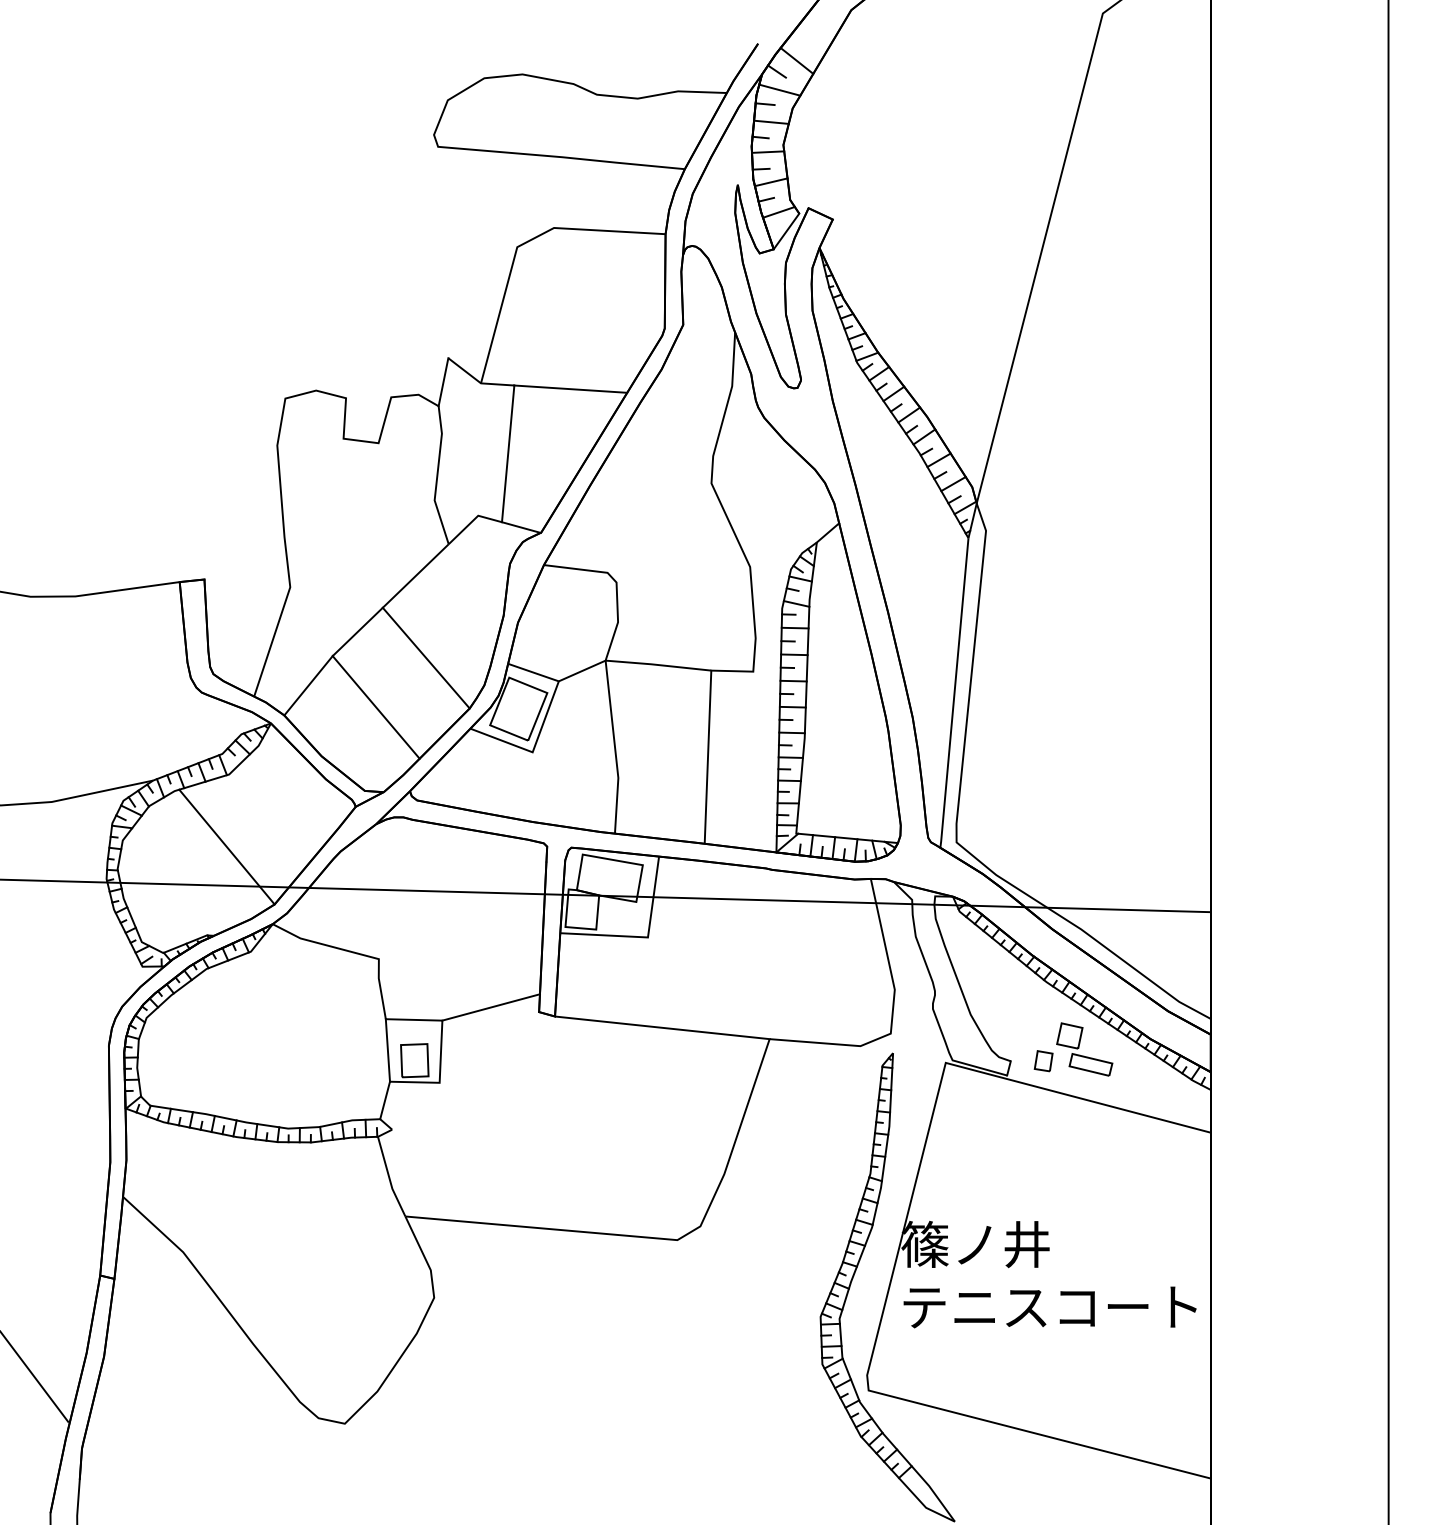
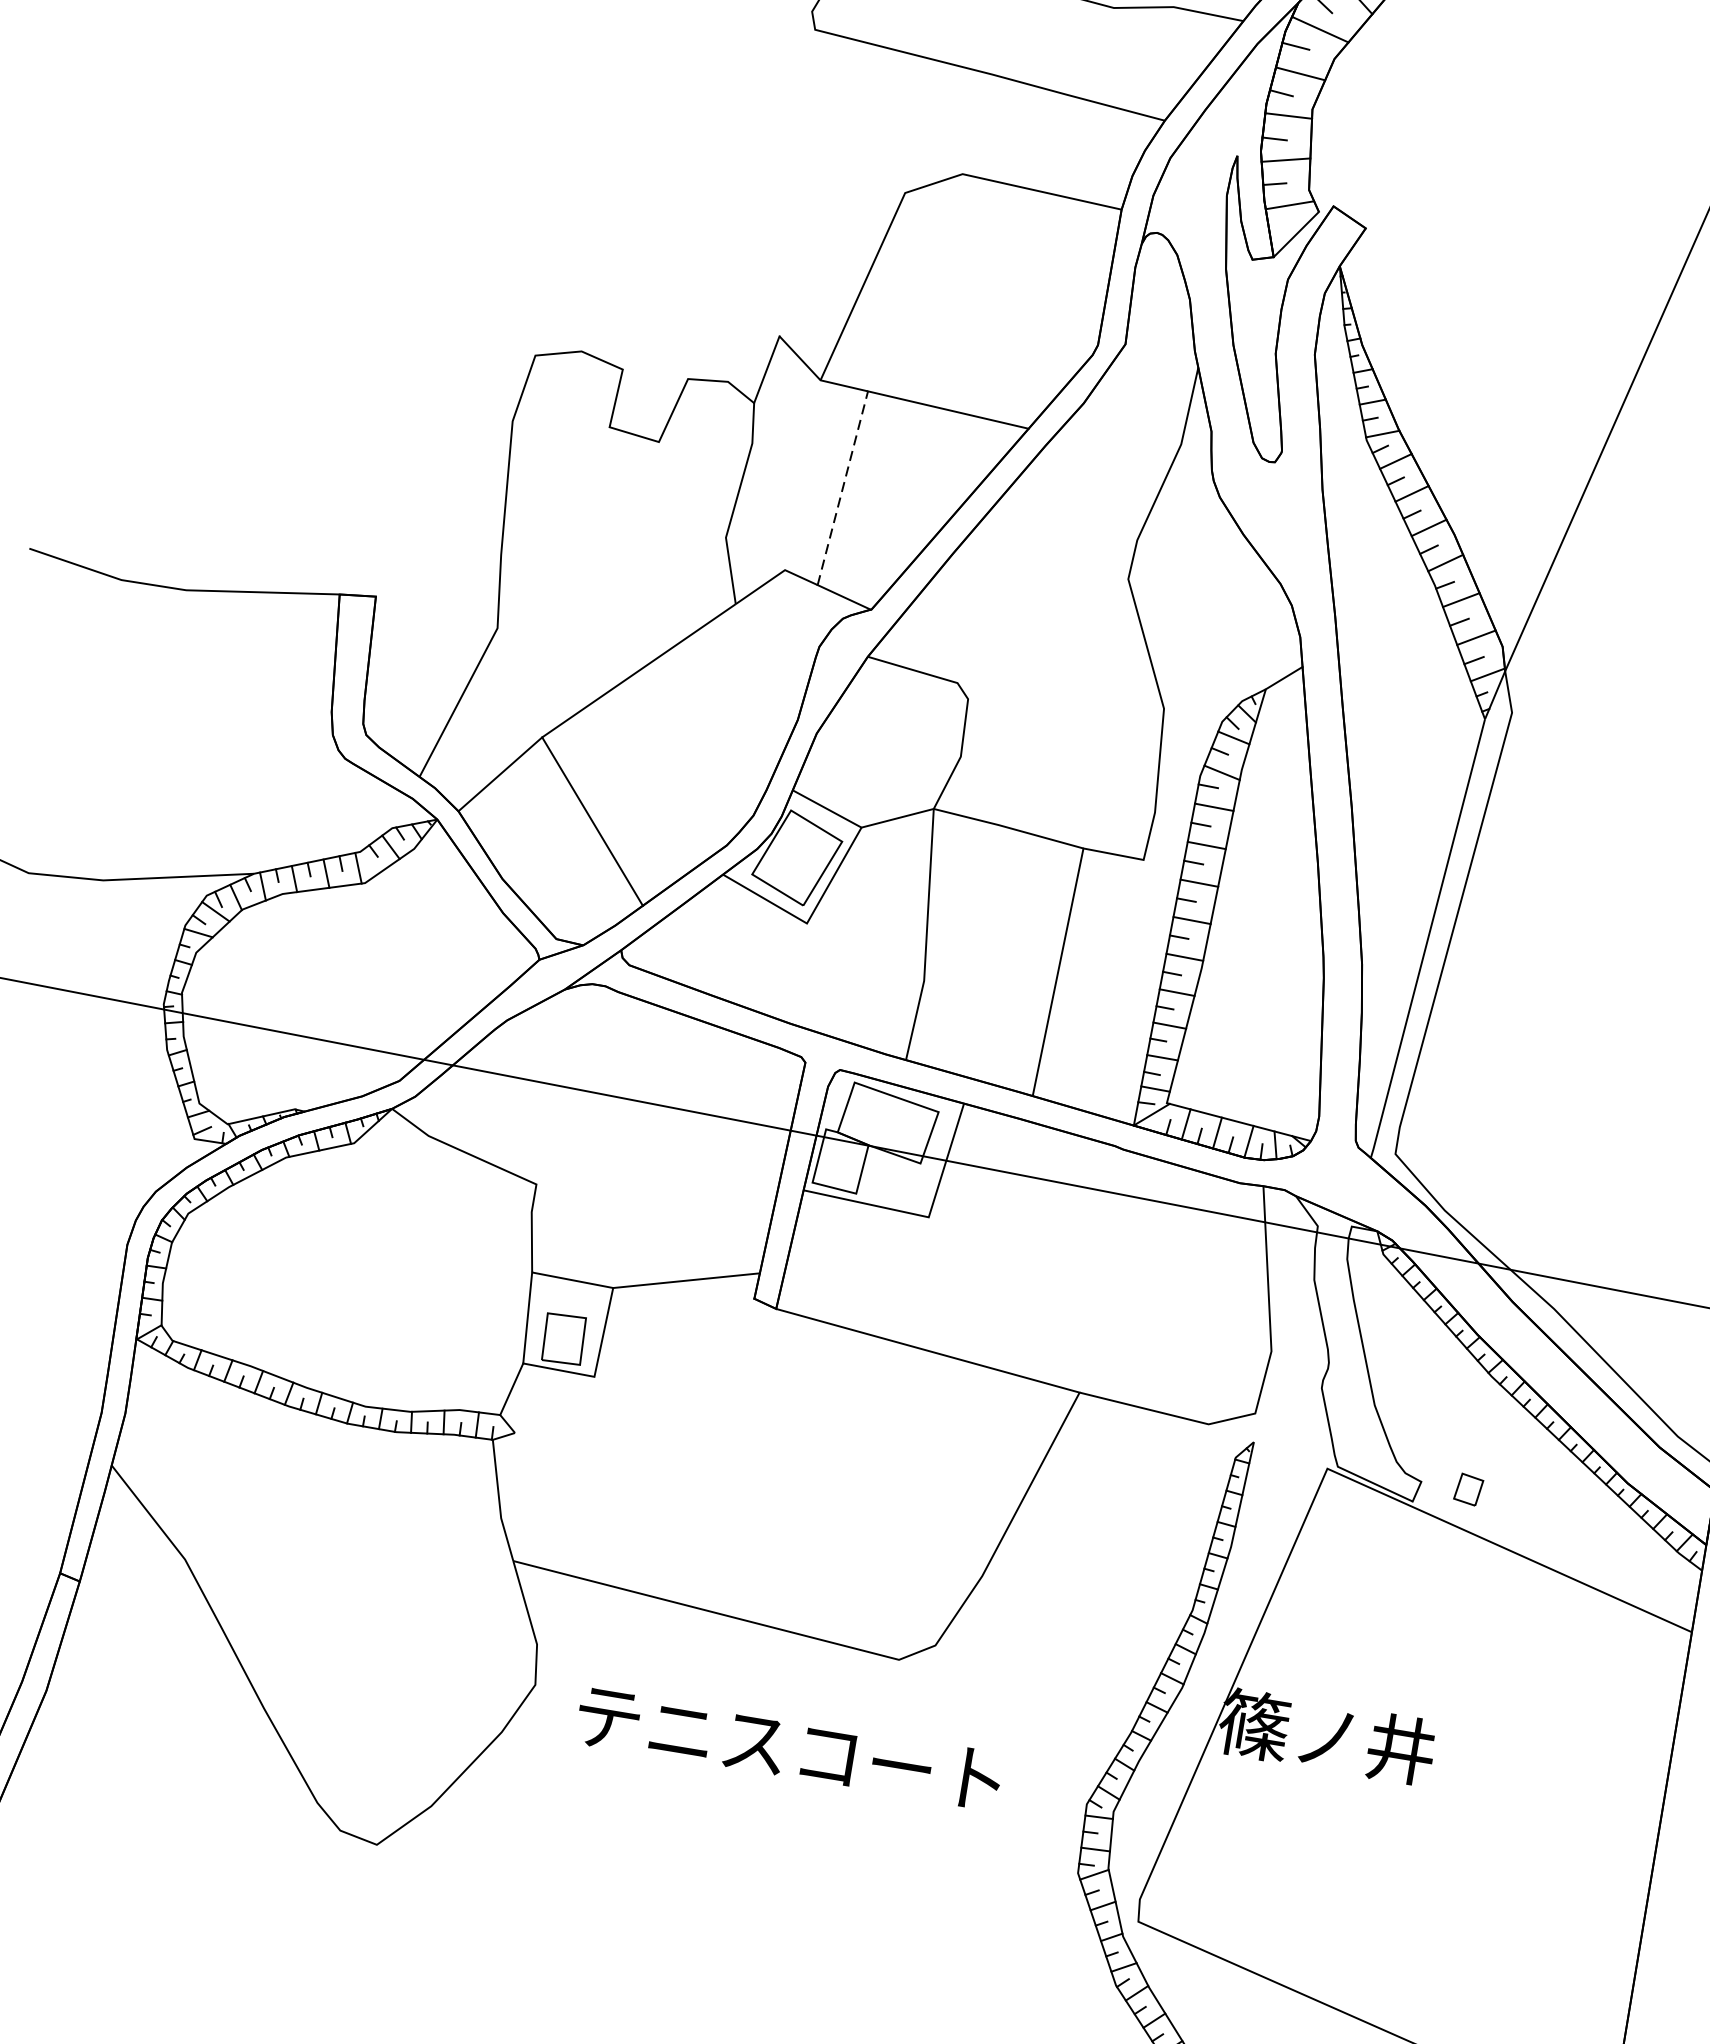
line: (508, 453) -> (843, 487), solid -> dashed
line: (425, 657) -> (675, 761), removed
line: (226, 846) -> (344, 986), removed
part: (1084, 1049) -> (1530, 1482), removed
text: (1049, 1307) -> (788, 1748), moved

